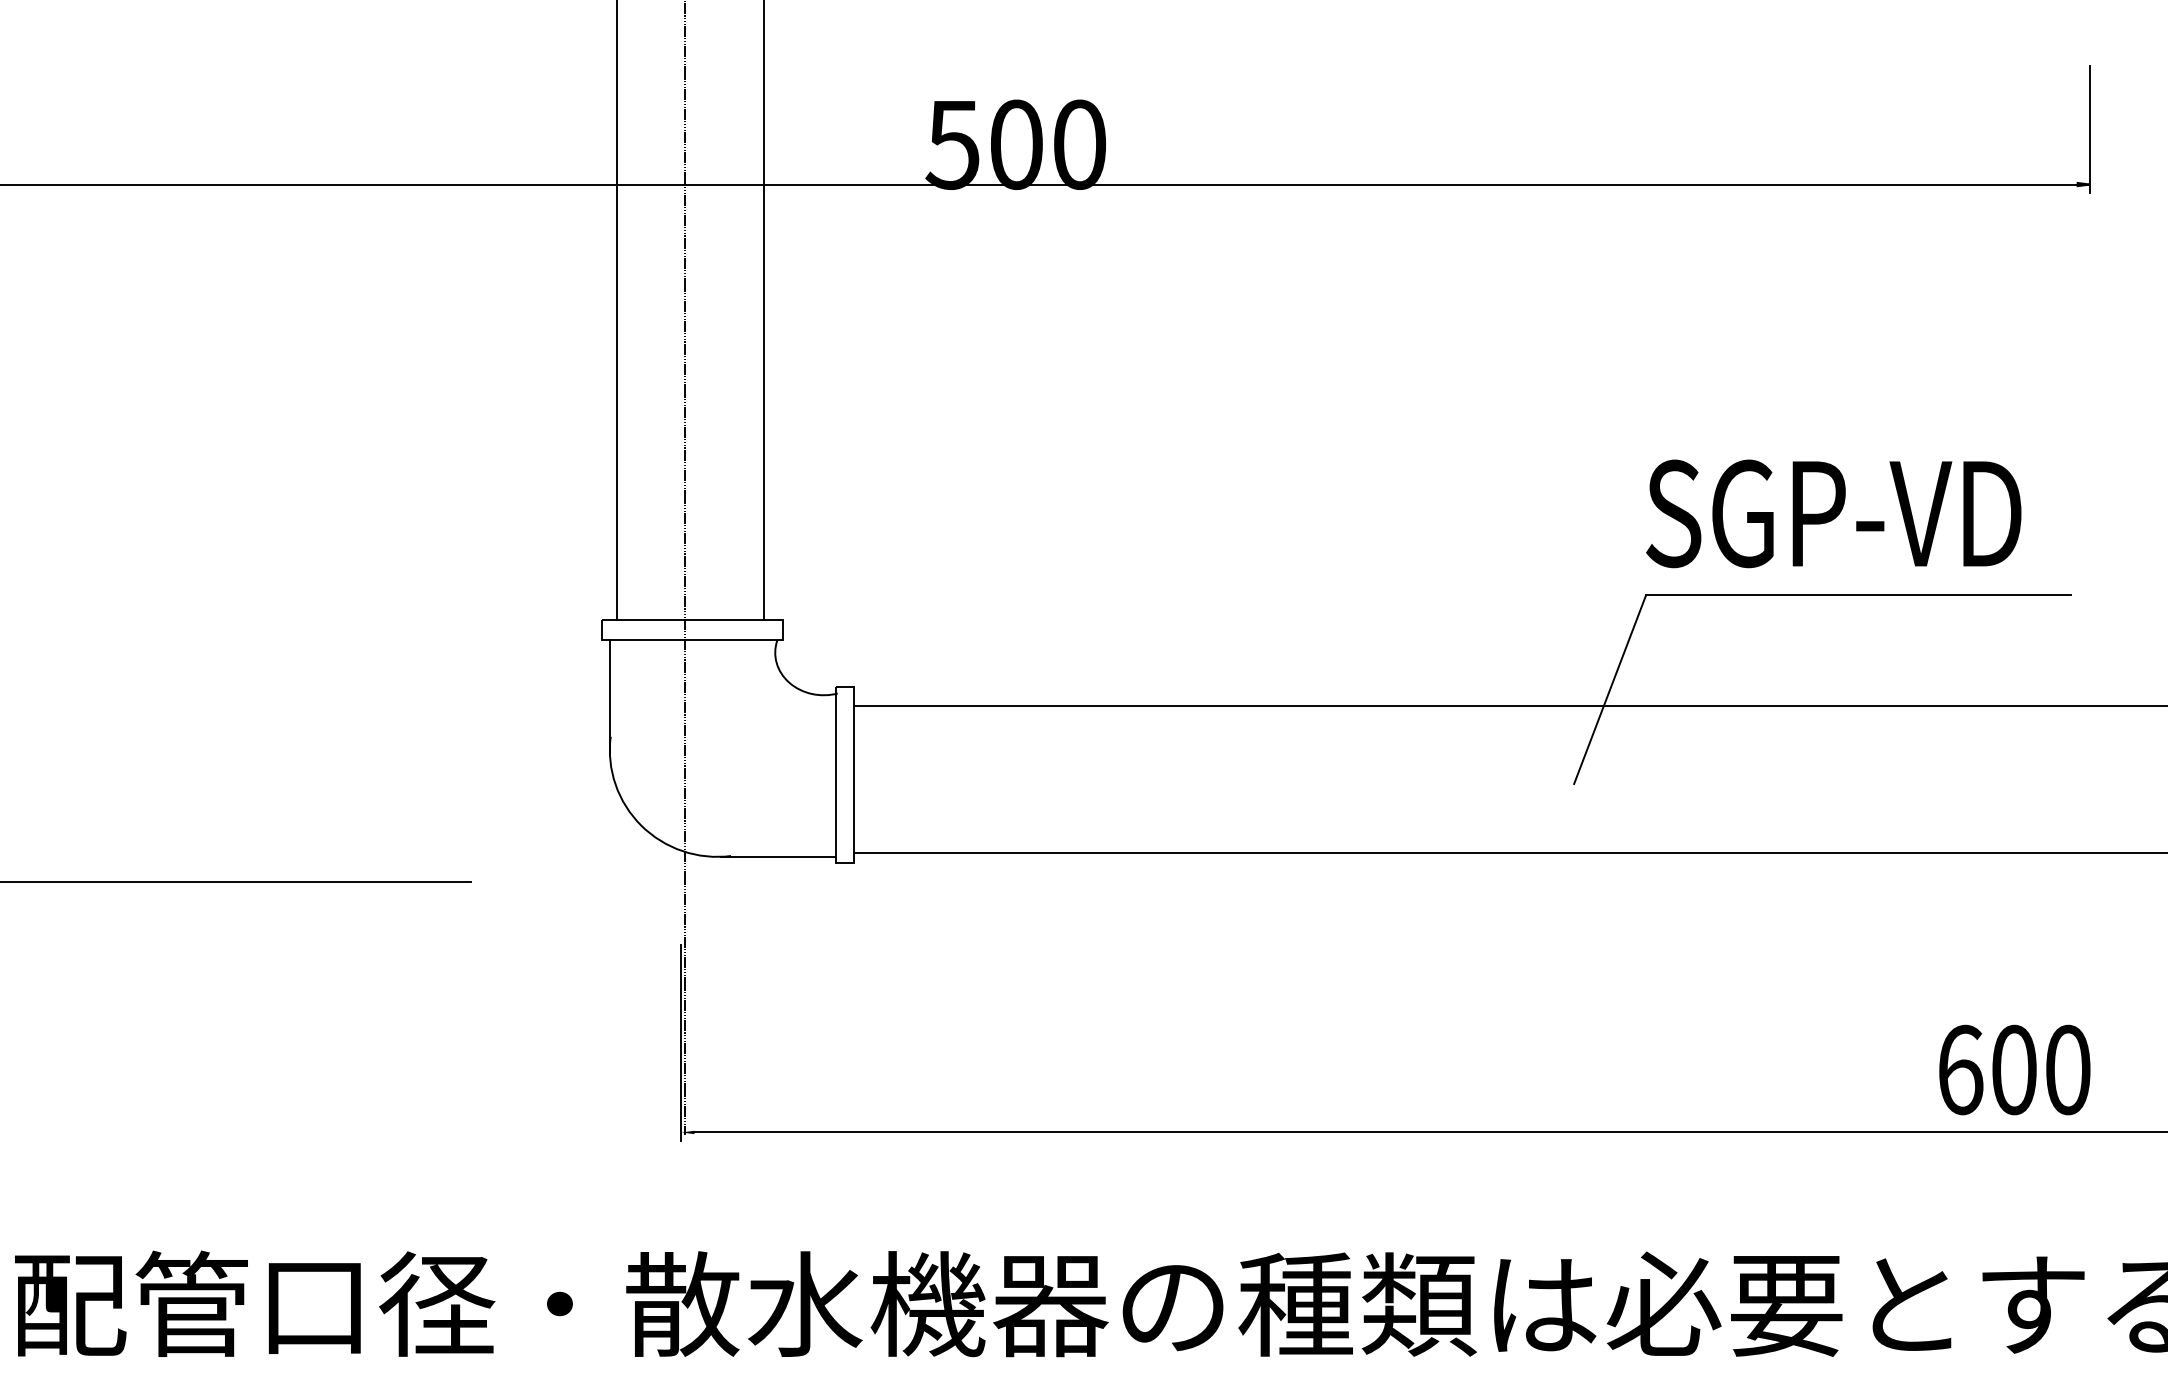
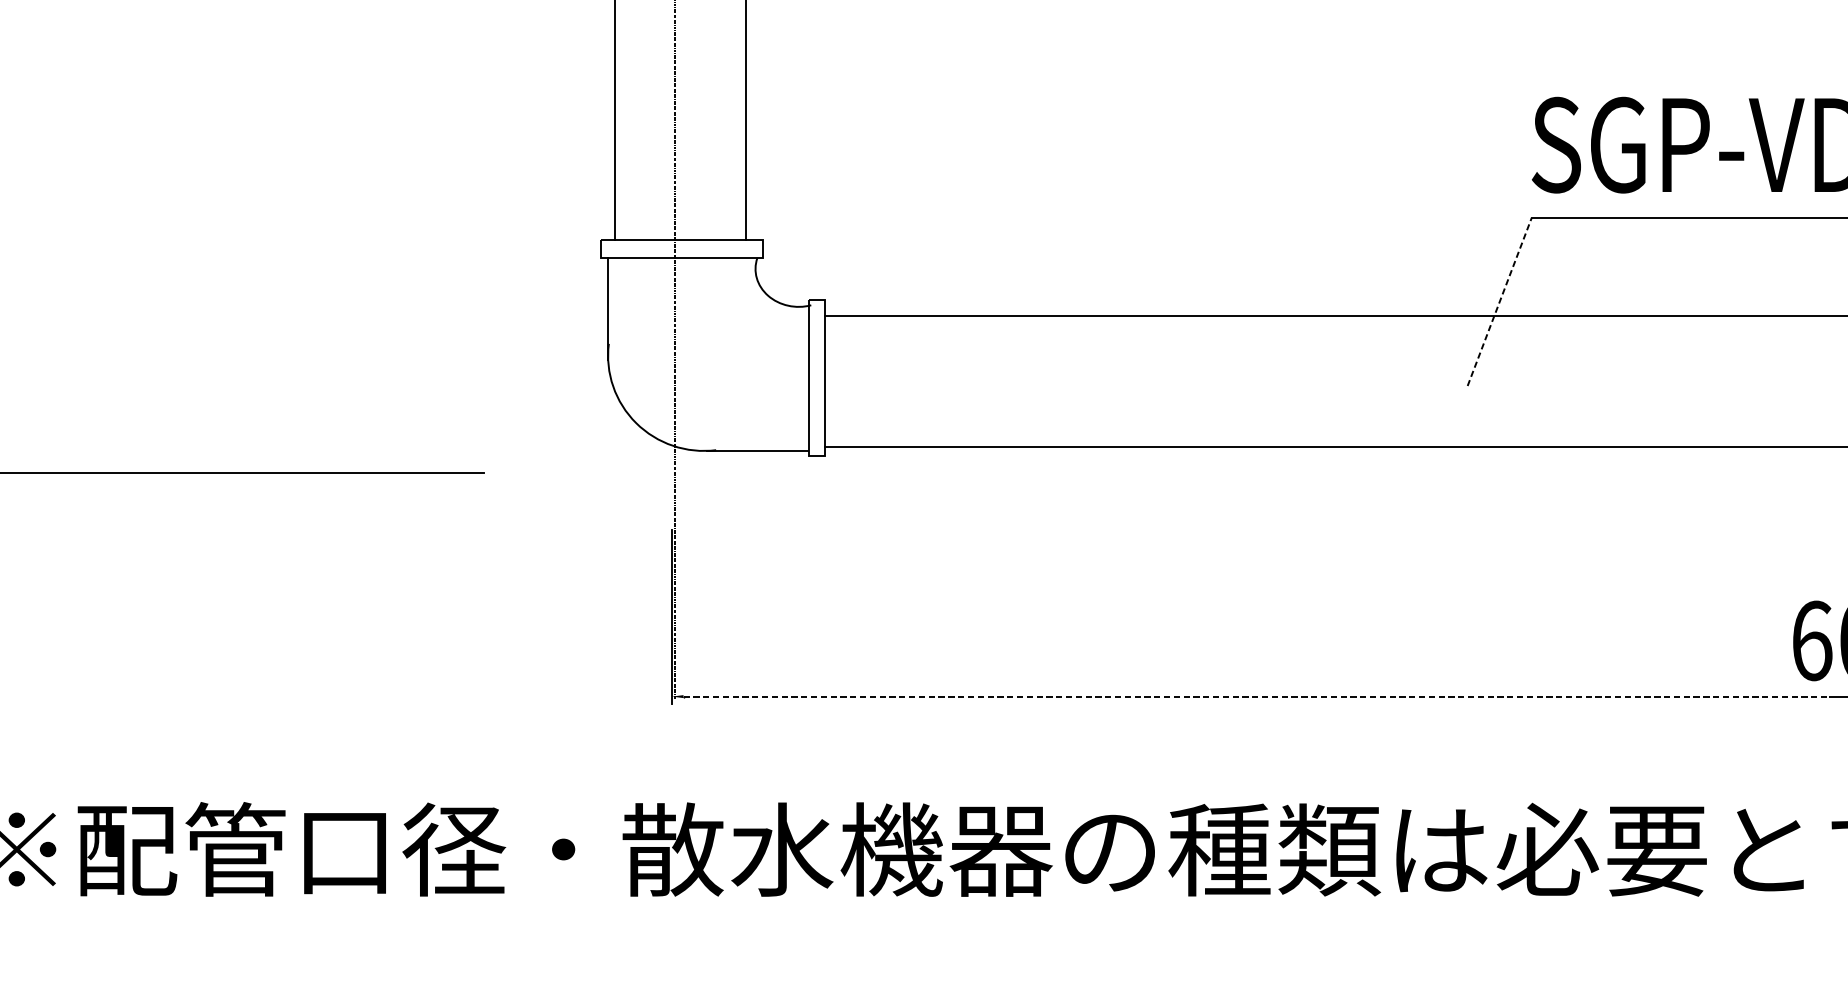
line: (1610, 689) -> (1500, 301), solid -> dashed
line: (1336, 1132) -> (1255, 696), solid -> dashed

